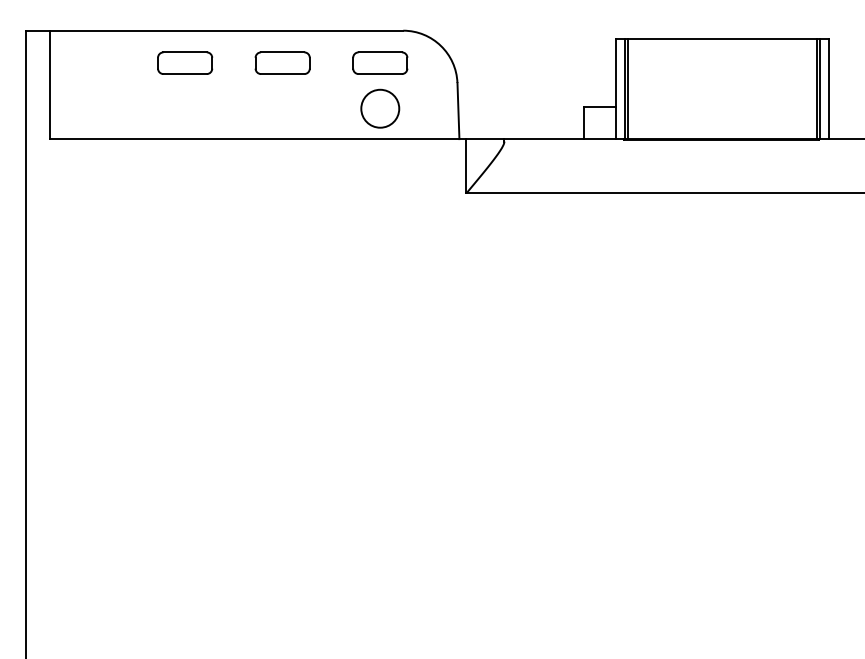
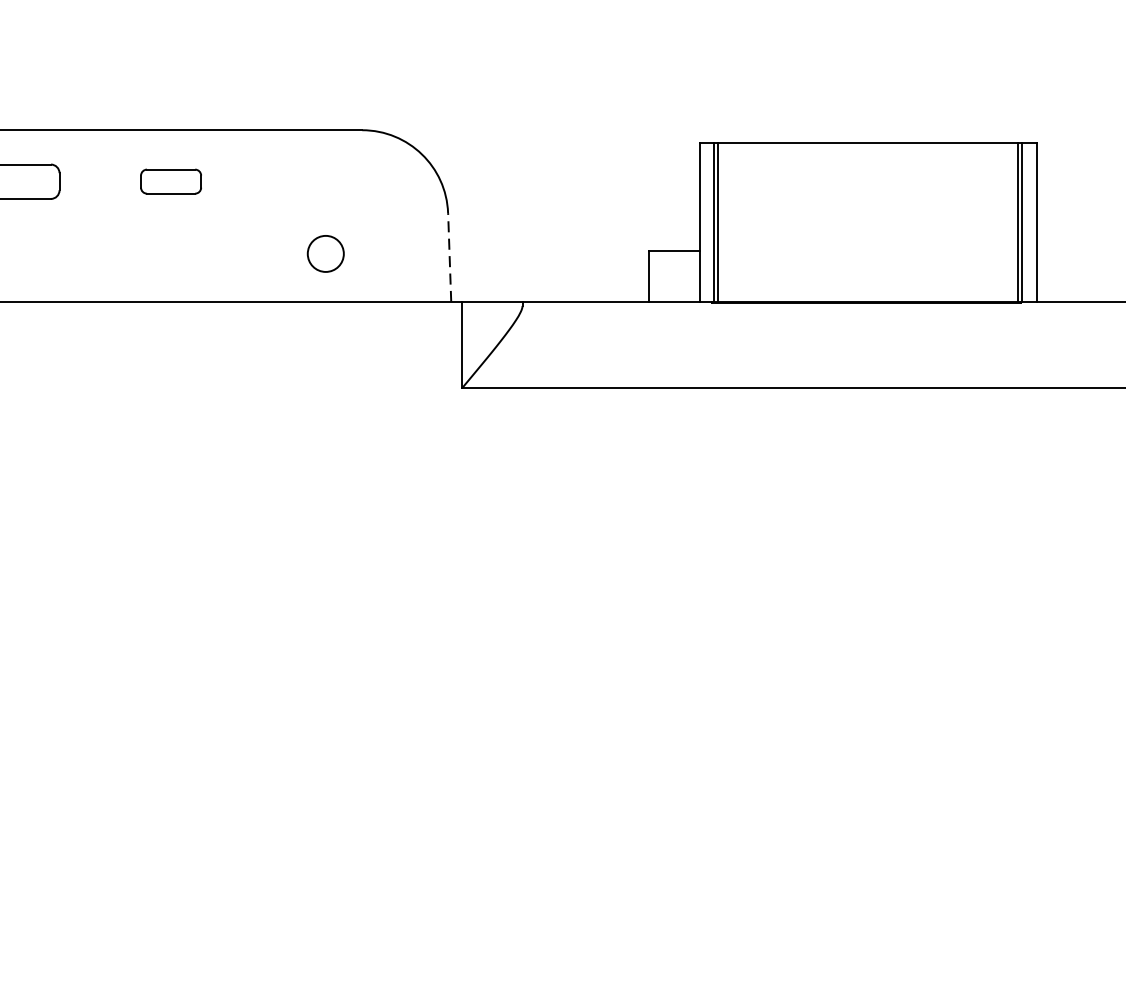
part: (282, 62) -> (170, 180), size x0.7
part: (380, 62) -> (326, 180), removed
circle: (380, 108) -> (326, 253), size x0.6
line: (458, 110) -> (449, 256), solid -> dashed

